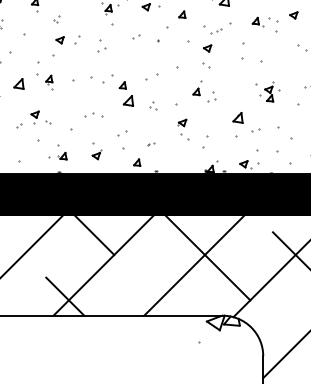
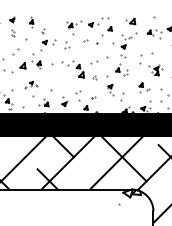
part: (242, 51) -> (140, 59), moved
part: (92, 115) -> (62, 82), removed
part: (34, 118) -> (31, 84), size x0.7
part: (246, 124) -> (144, 87), size x0.7

